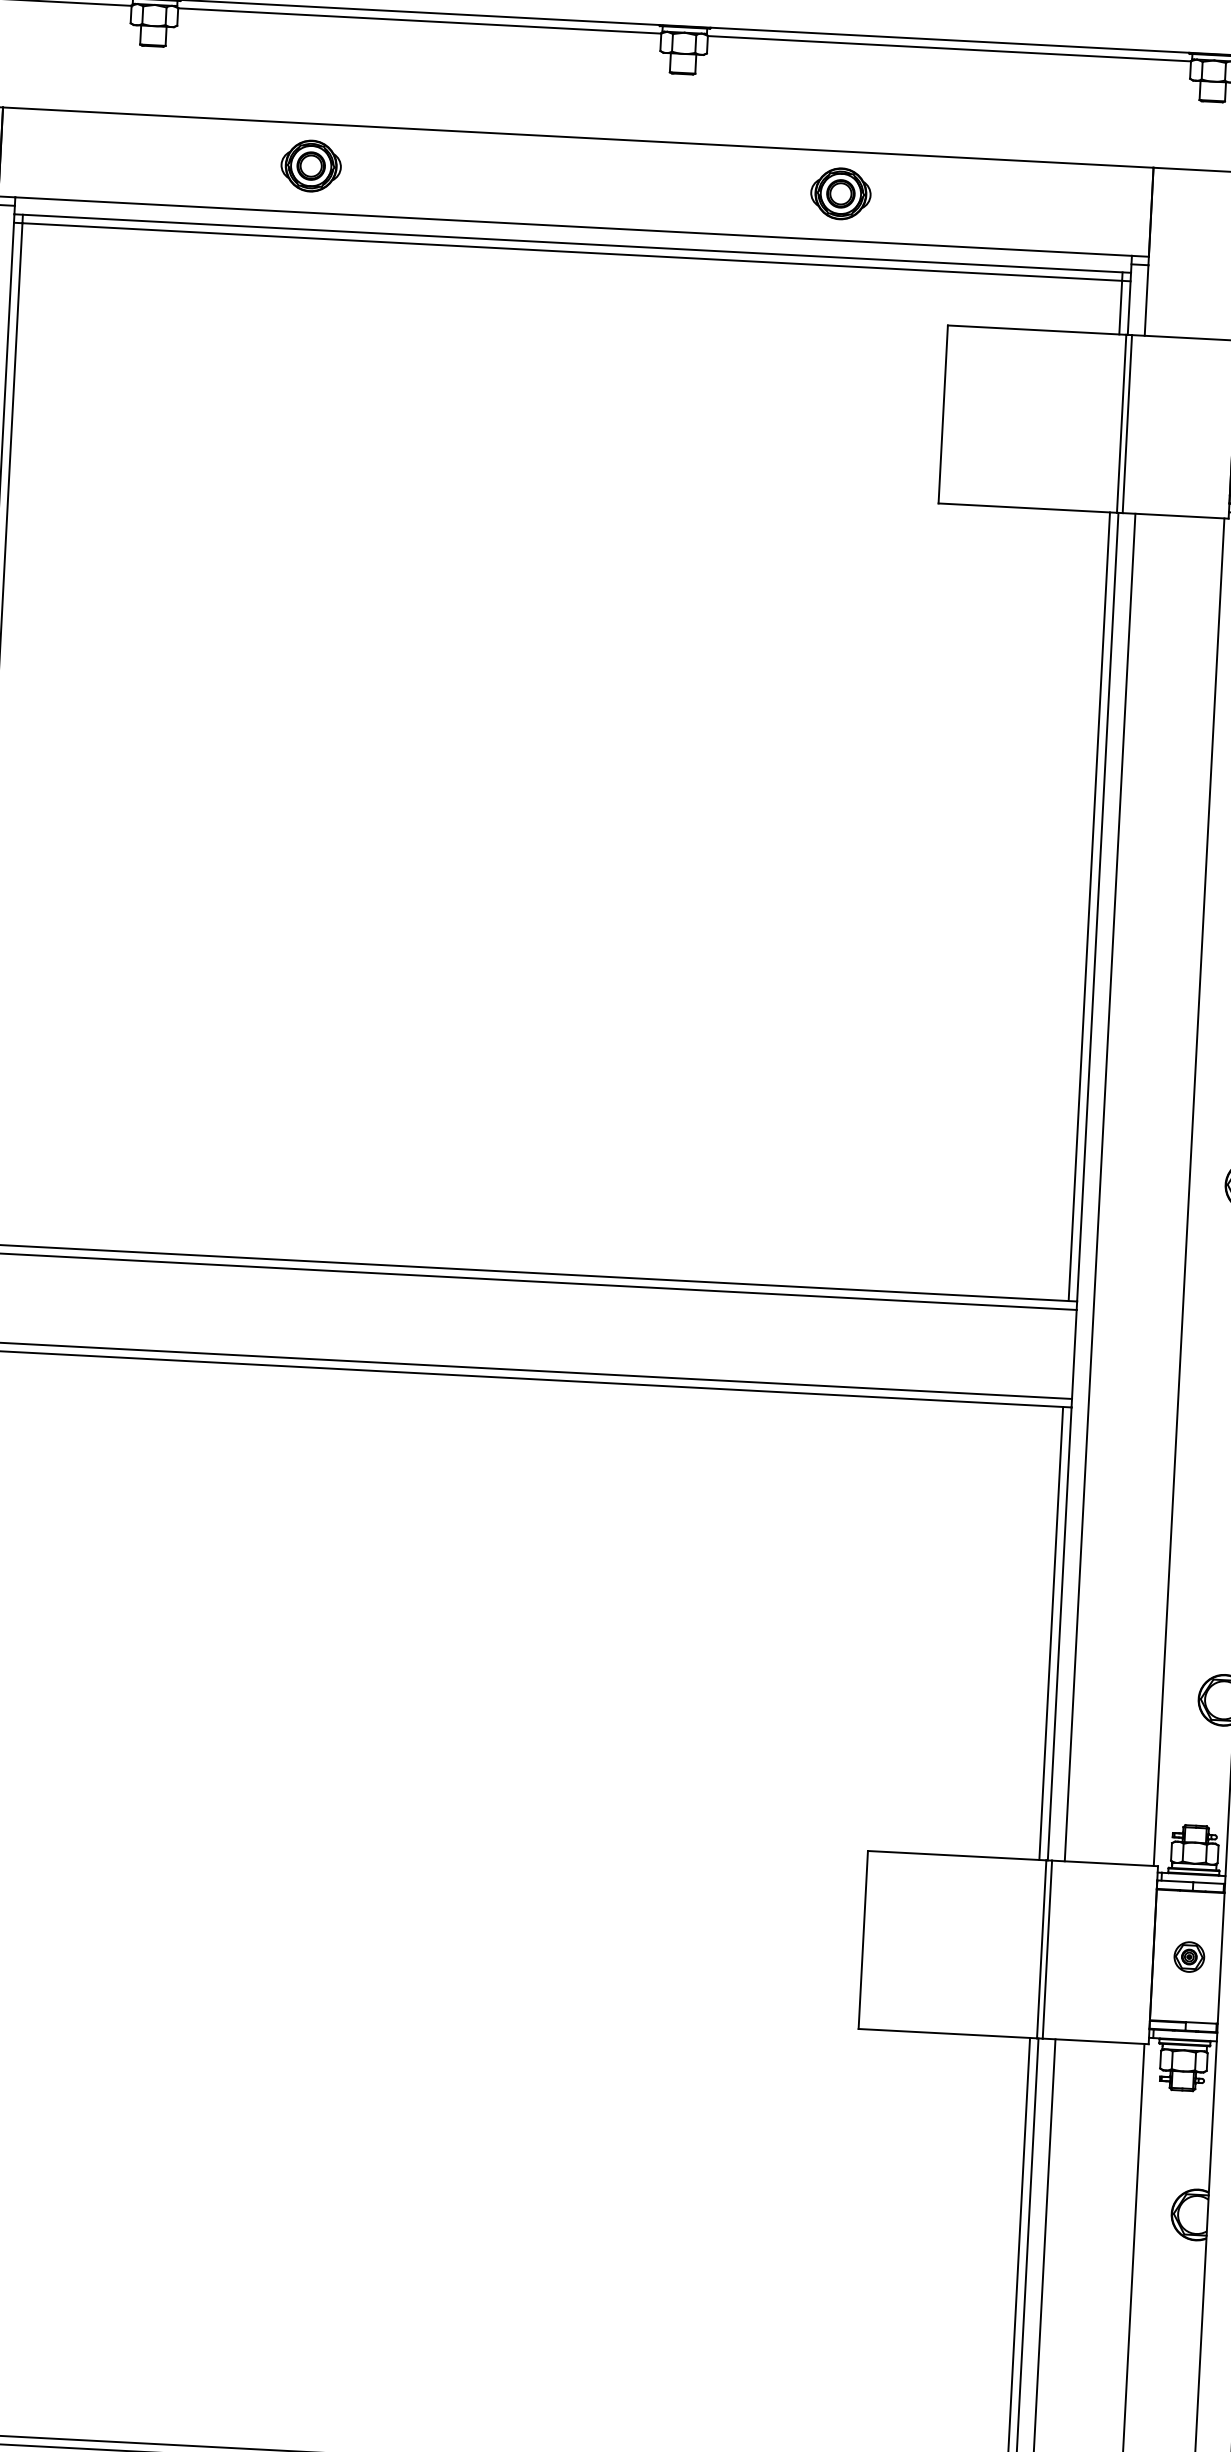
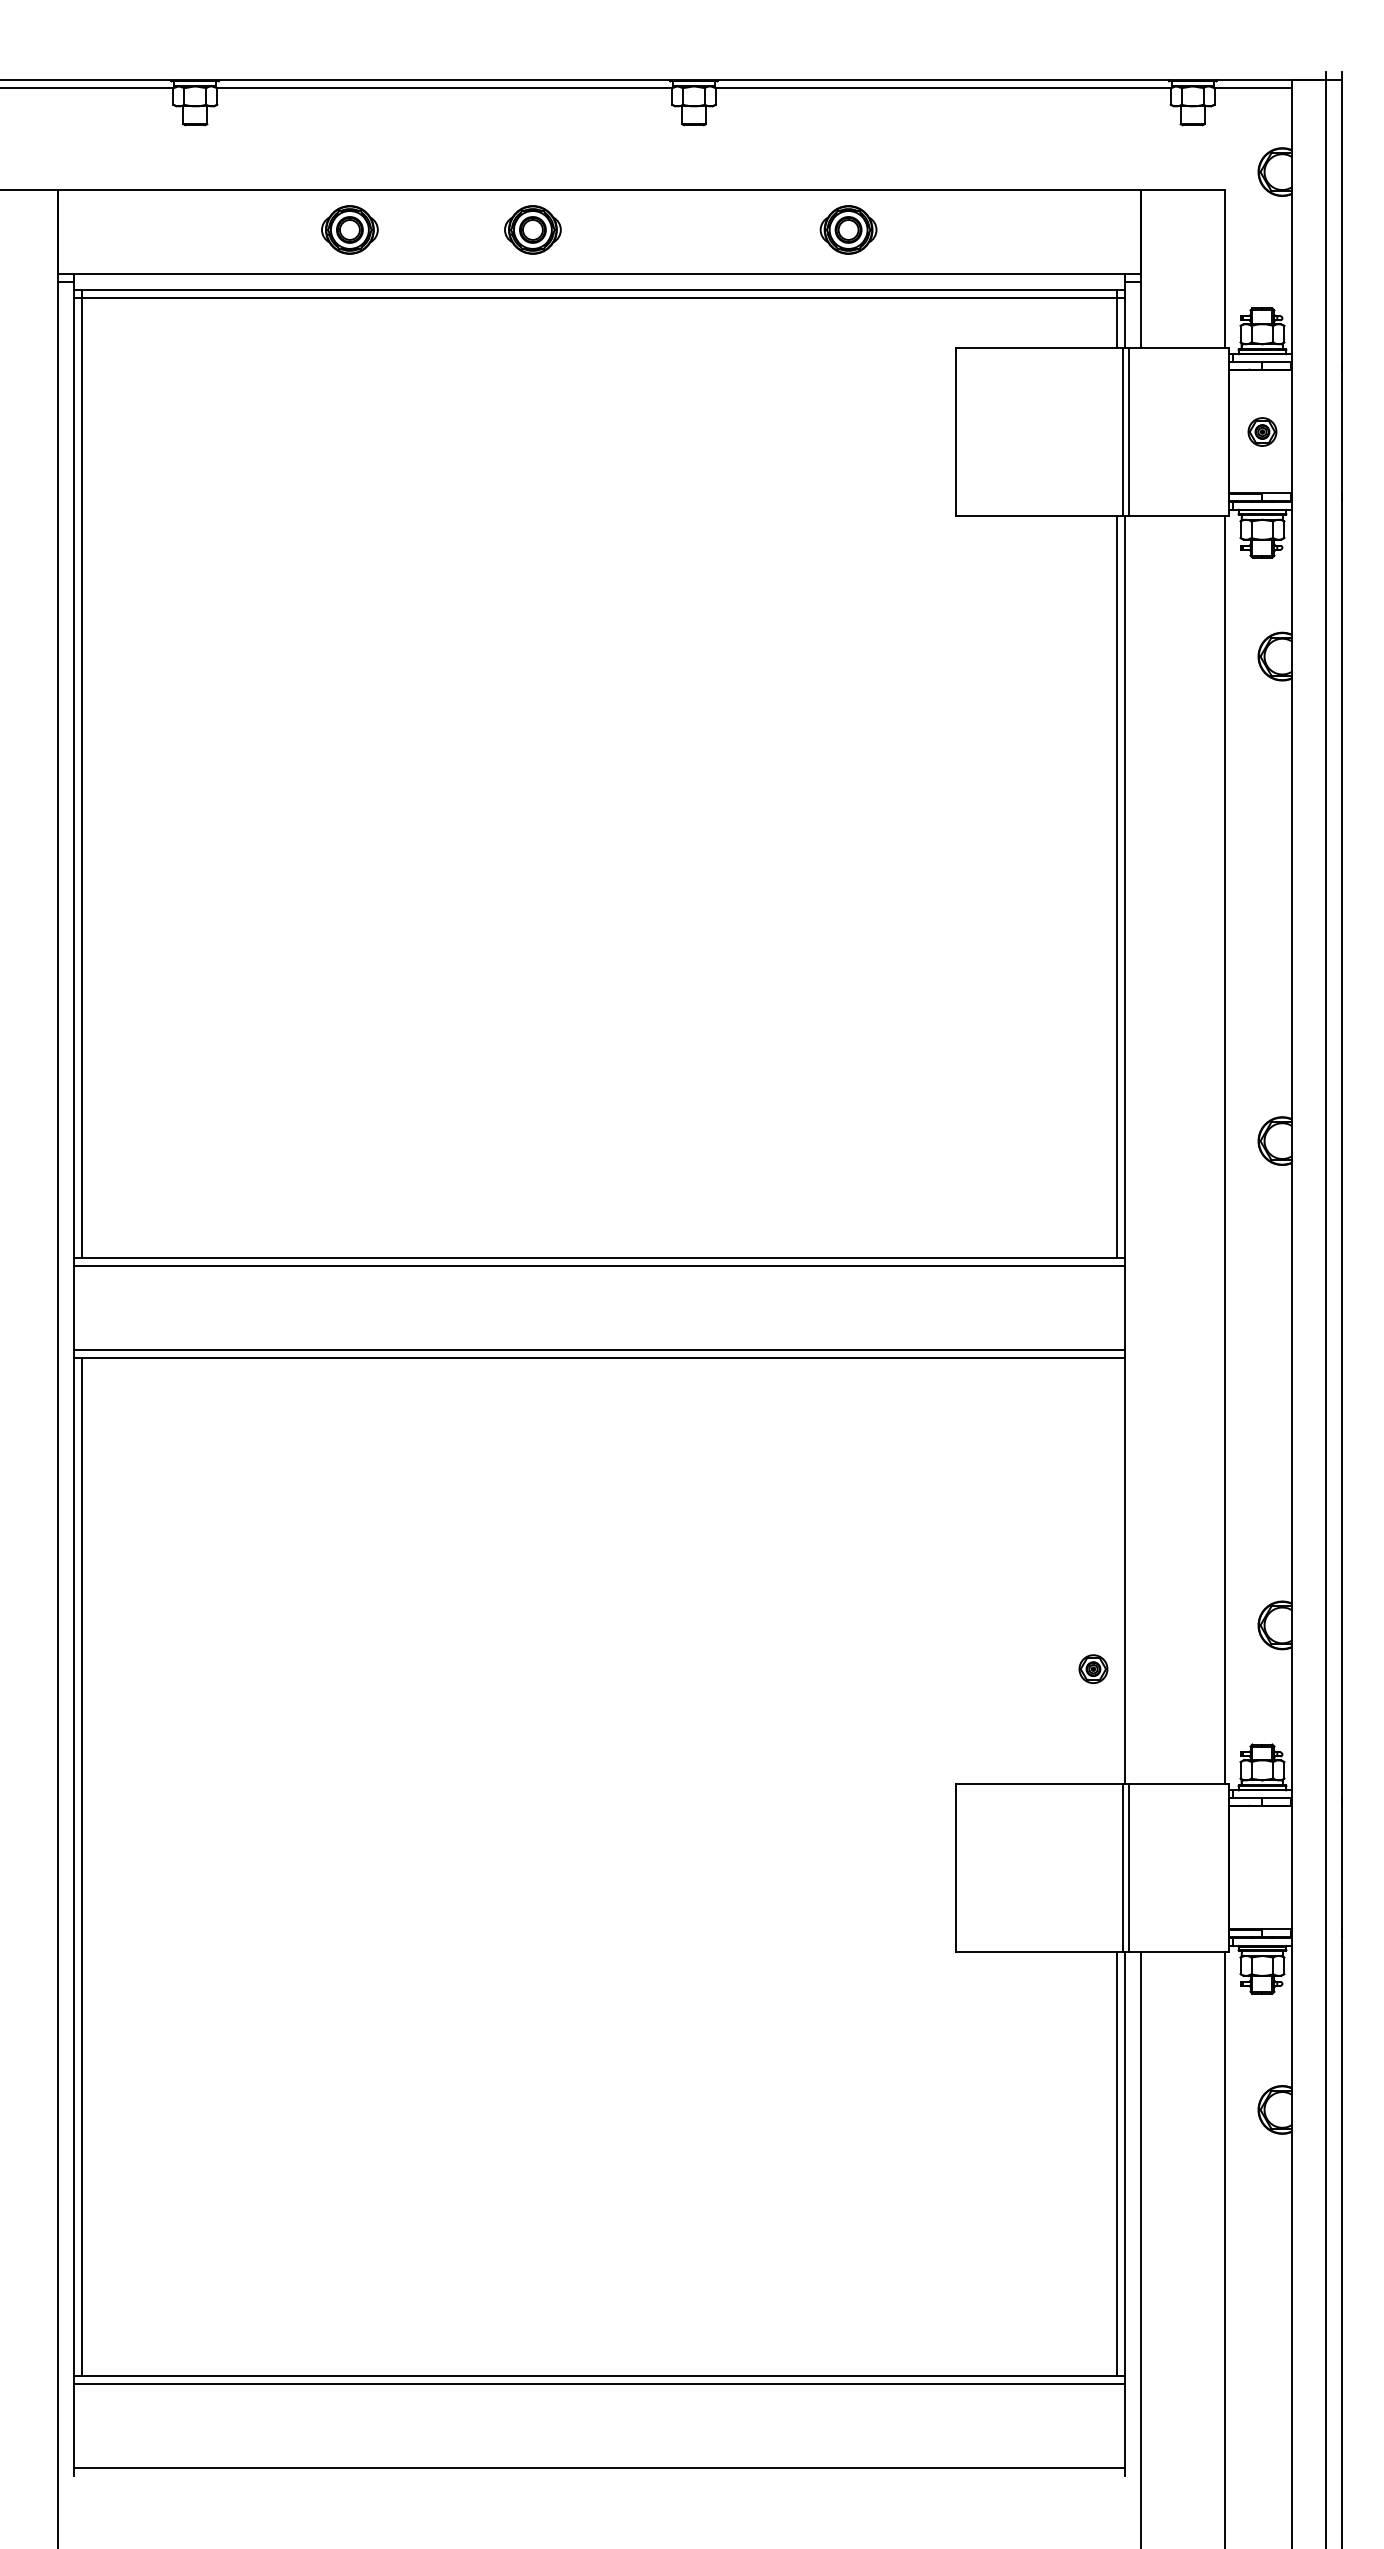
part: (505, 175) -> (532, 229), added
line: (1099, 1186) -> (1140, 1149), removed
line: (1050, 1632) -> (1116, 1570), removed
part: (1189, 1956) -> (1093, 1668), moved

